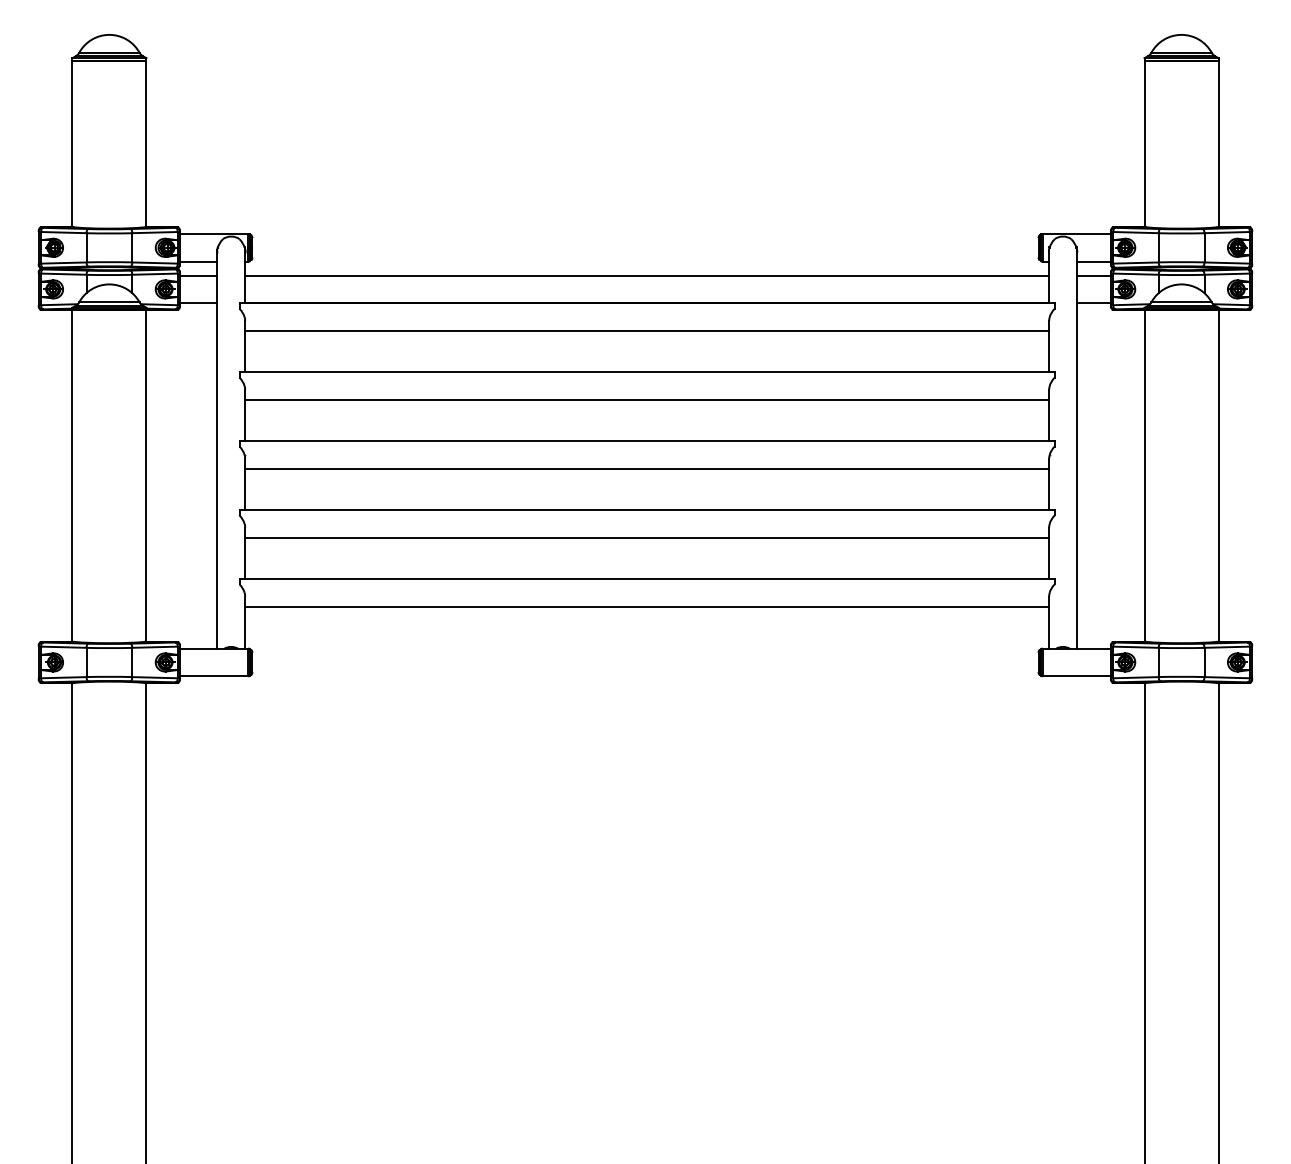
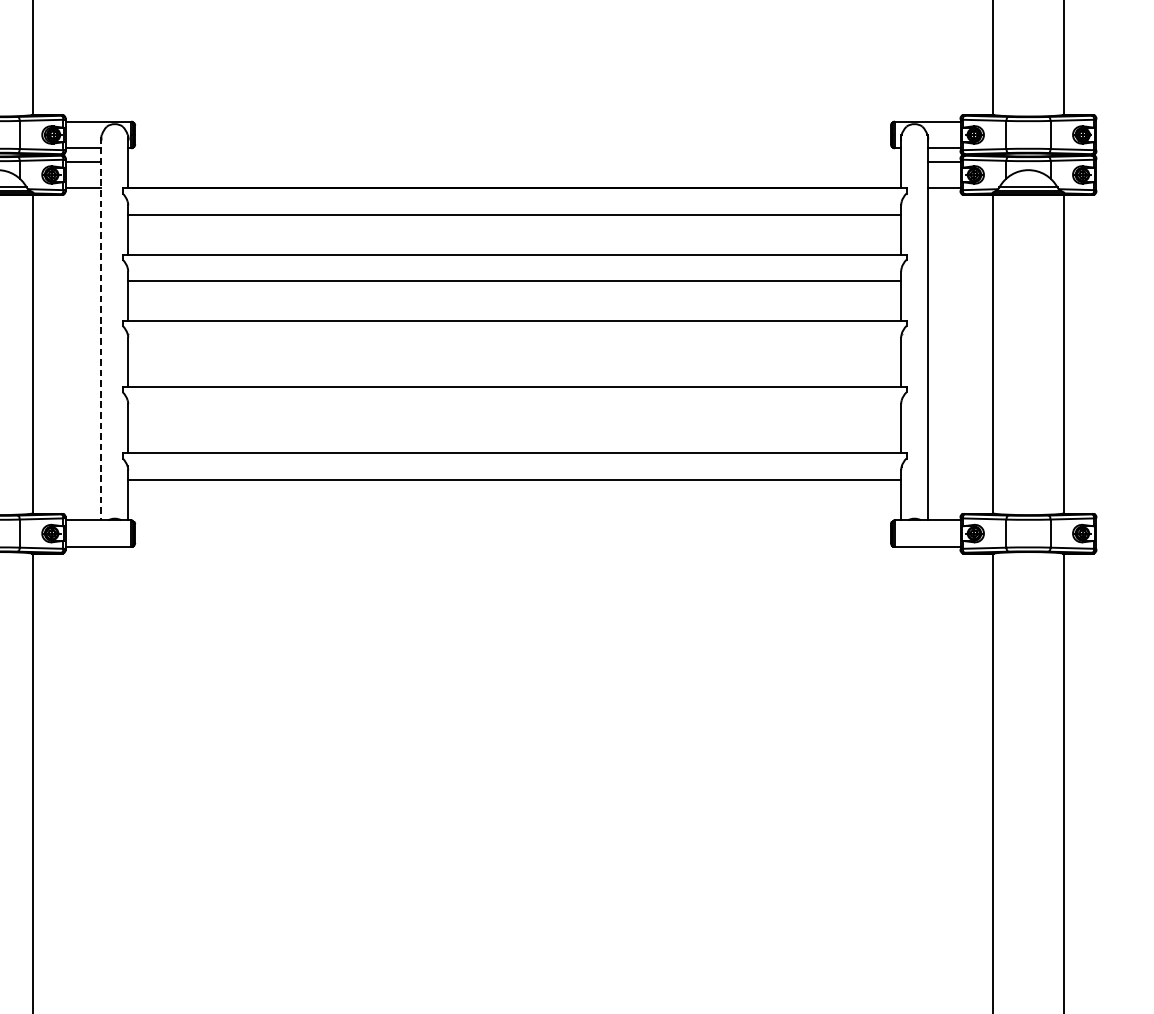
line: (647, 275) -> (515, 161), removed
line: (217, 449) -> (101, 328), solid -> dashed
line: (647, 468) -> (515, 347), removed
line: (647, 537) -> (515, 413), removed

